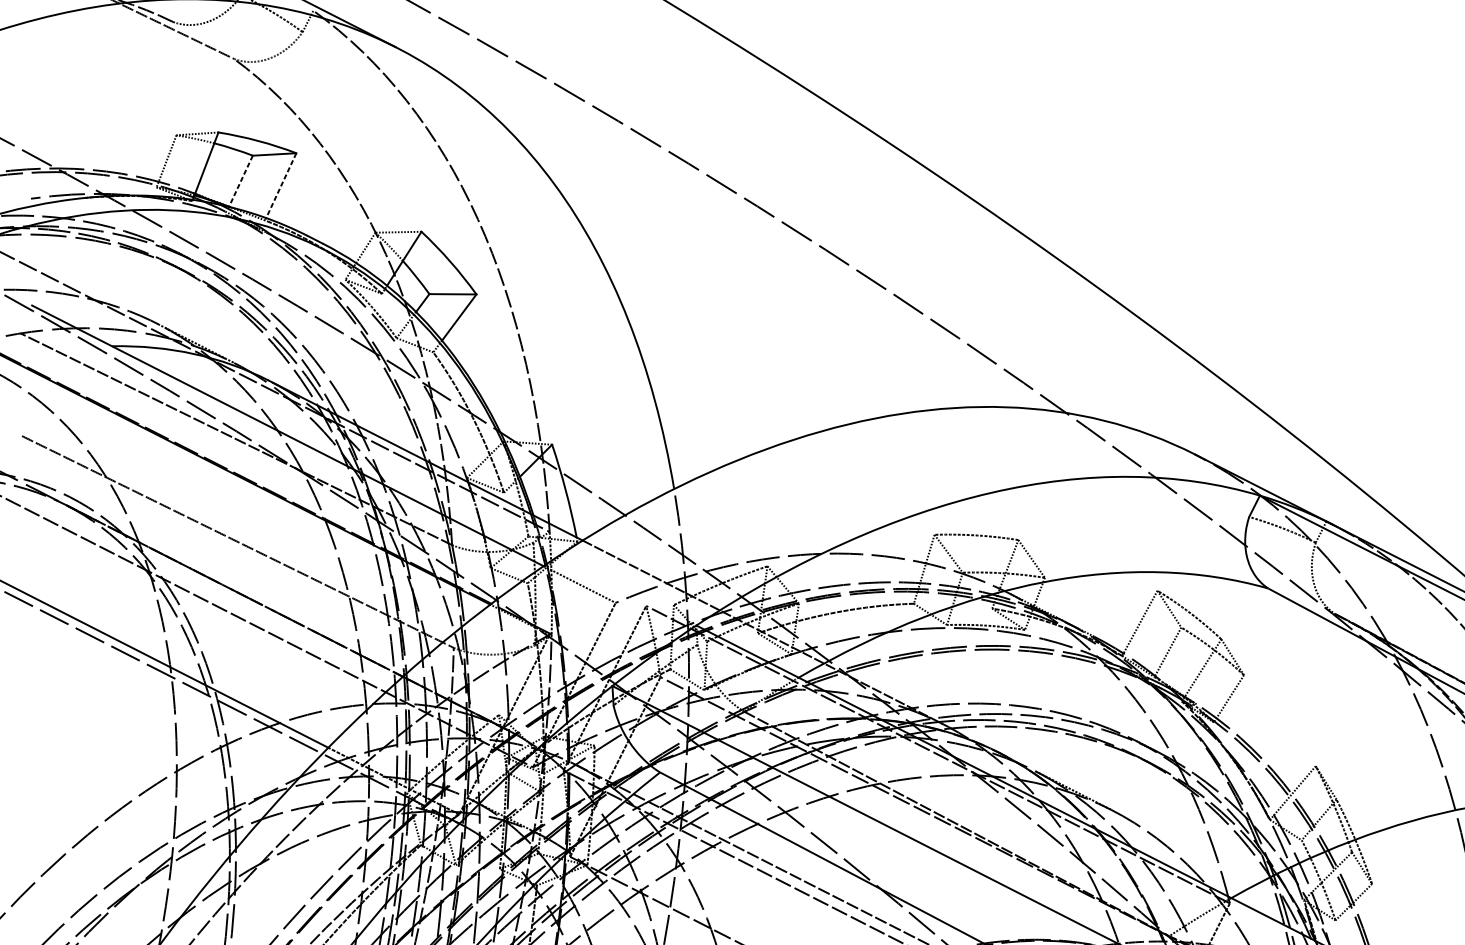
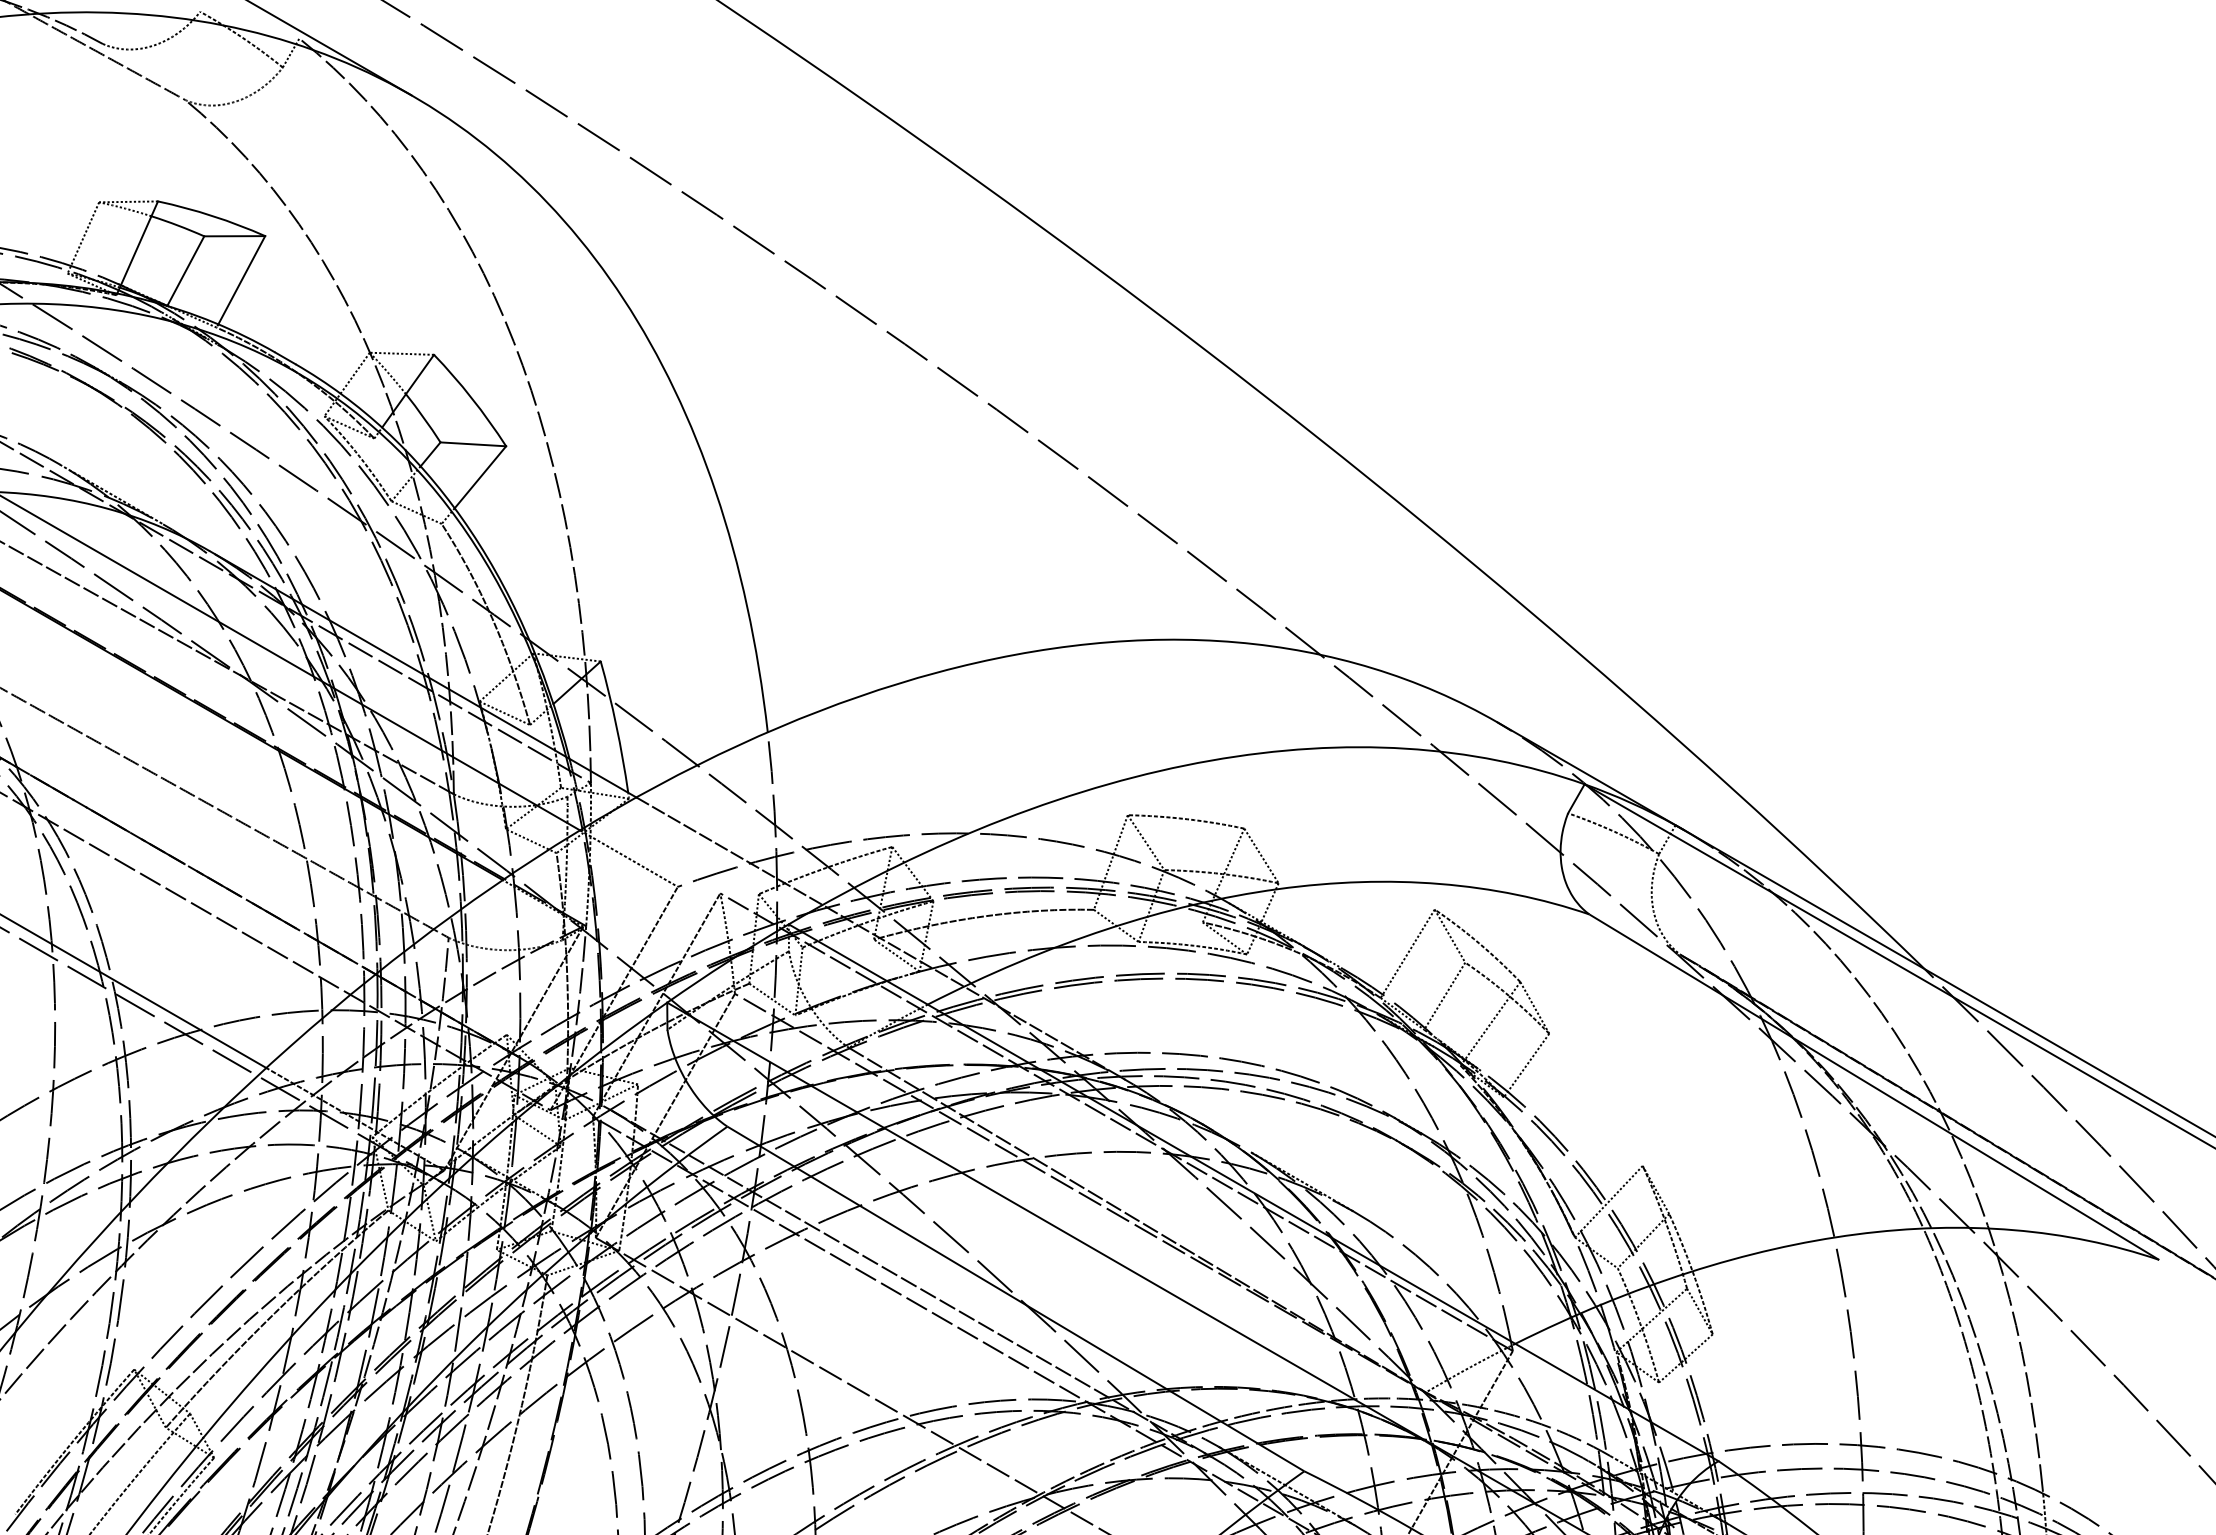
line: (240, 181) -> (185, 271), dashed -> solid
line: (281, 185) -> (241, 280), dashed -> solid

